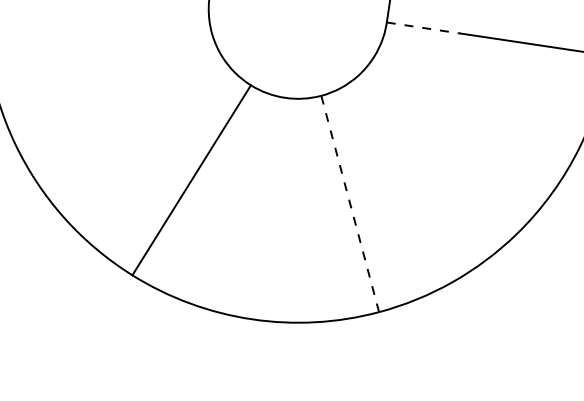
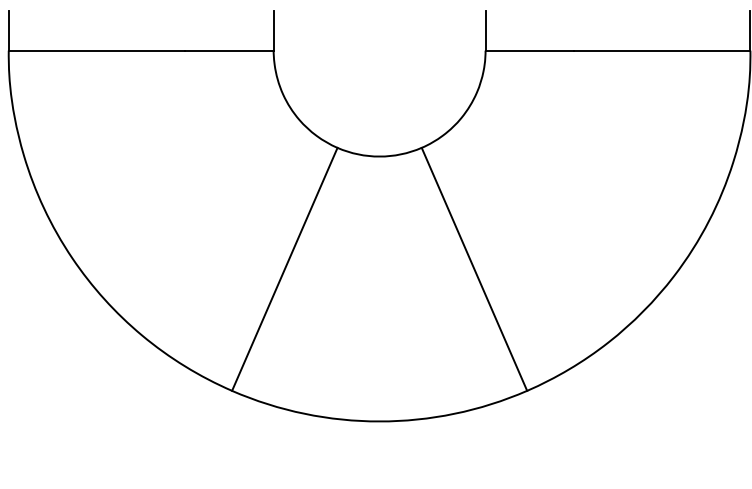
line: (424, 28) -> (530, 50), dashed -> solid
line: (350, 204) -> (474, 269), dashed -> solid

